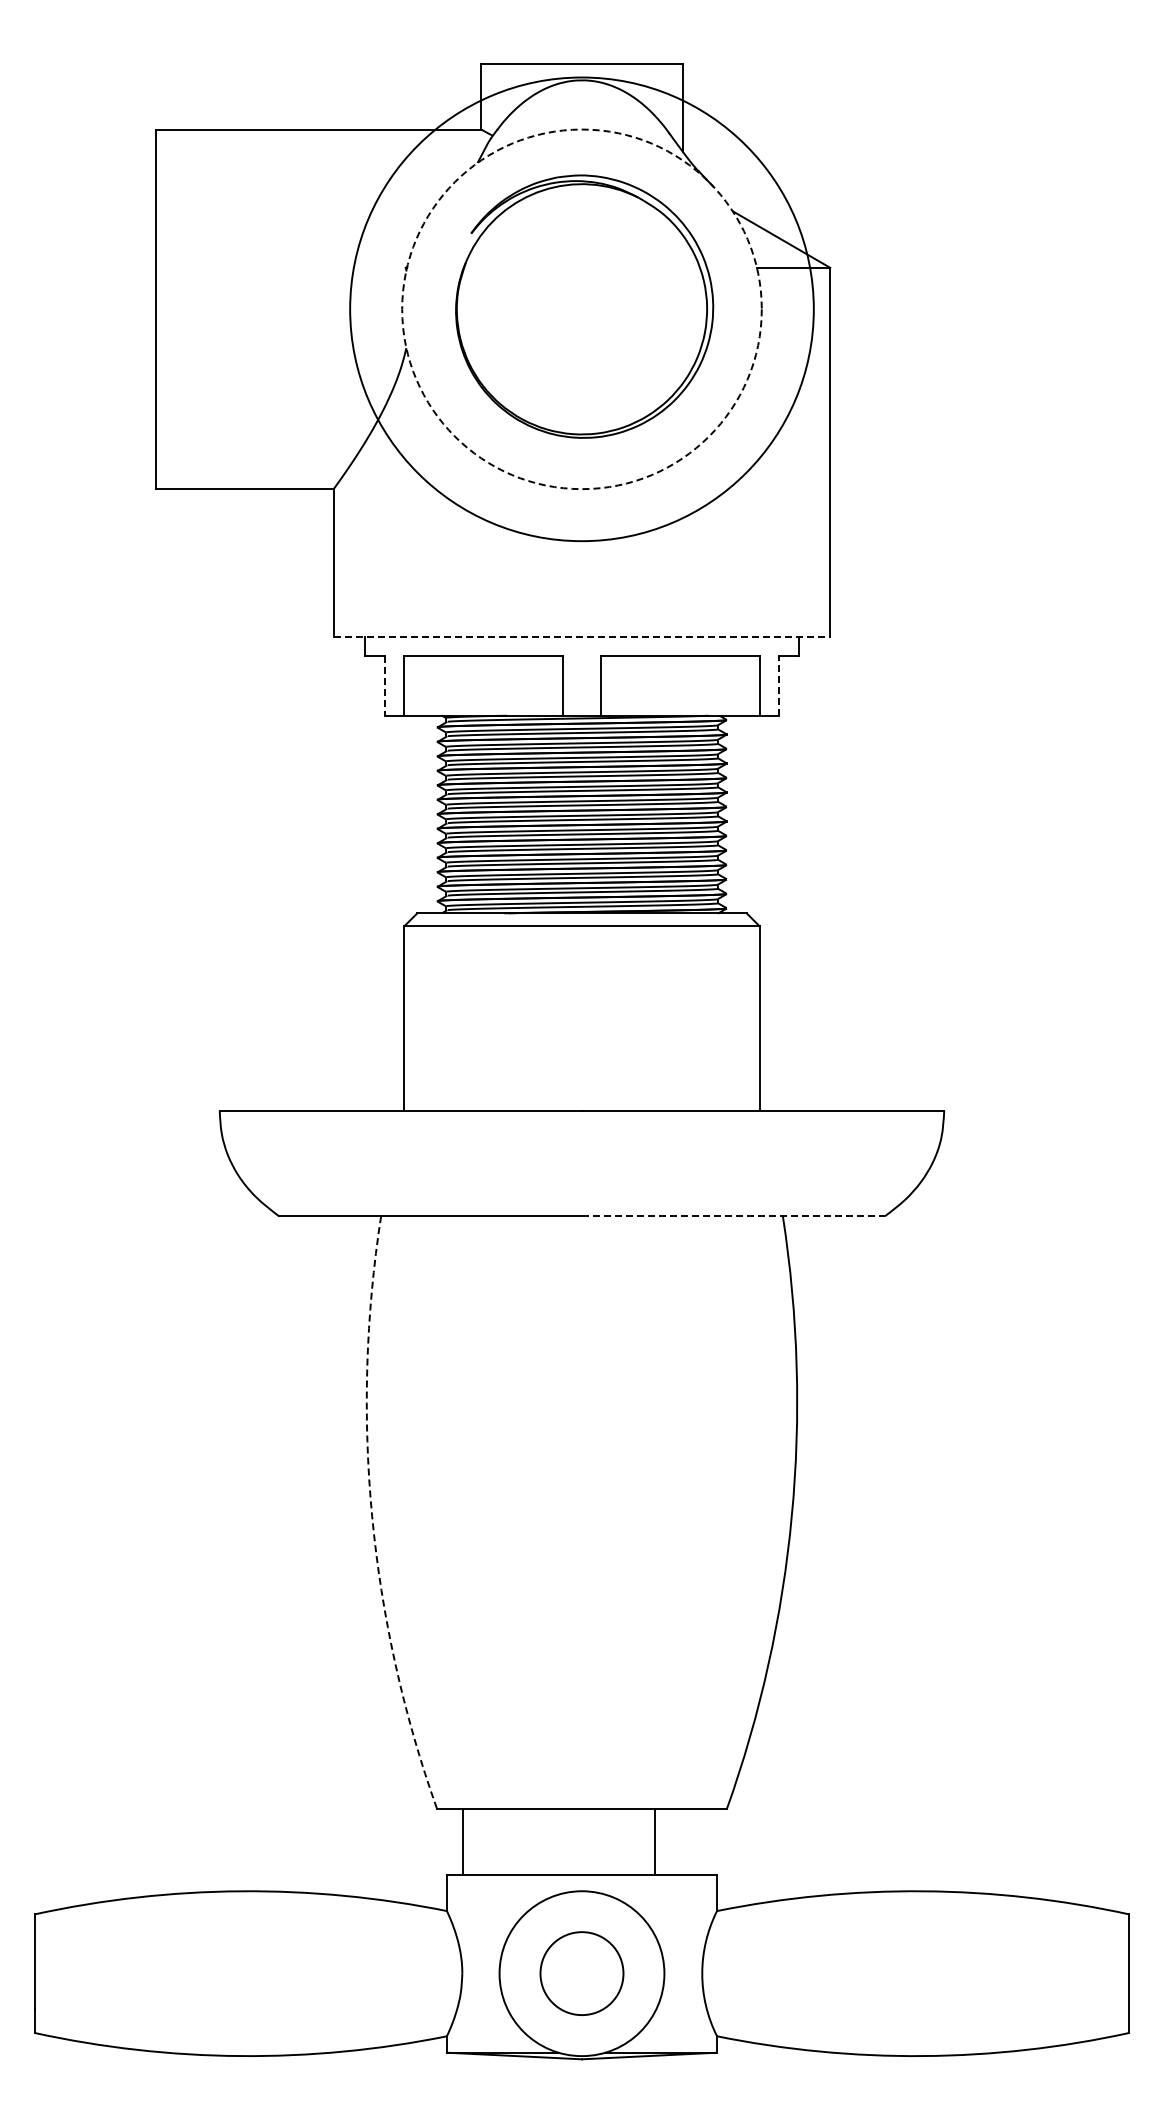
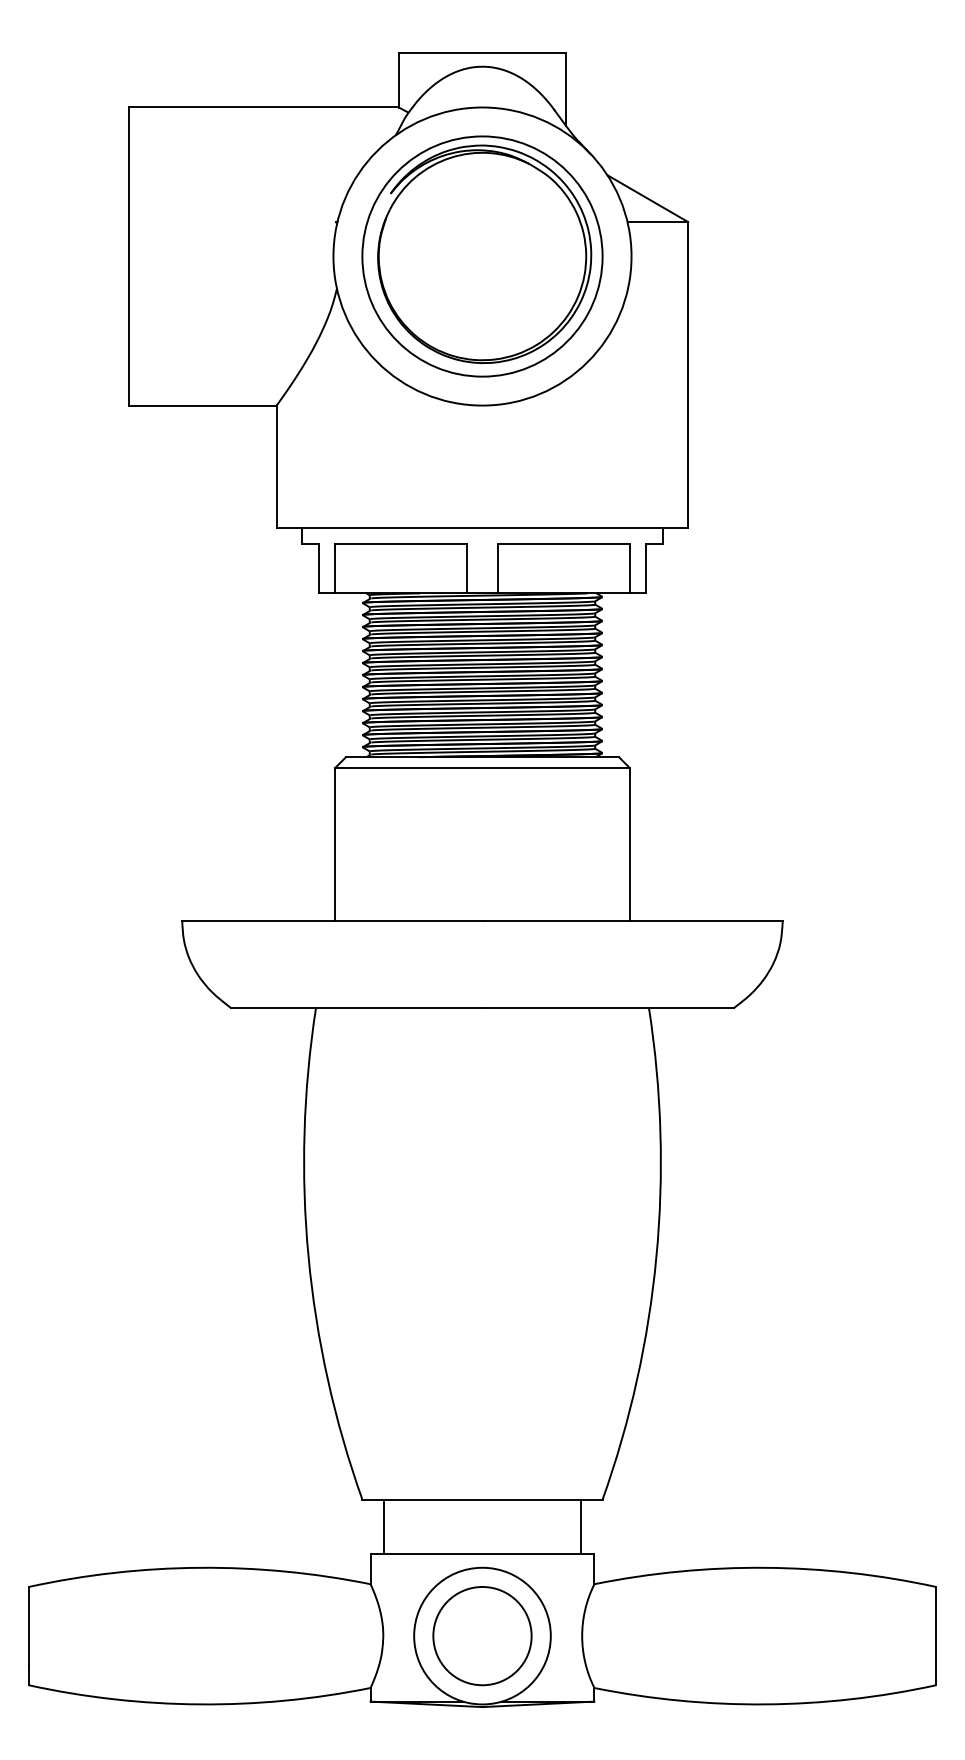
circle: (581, 309) -> (482, 256), dashed -> solid
circle: (581, 309) -> (482, 256), size x0.62
line: (582, 636) -> (482, 527), dashed -> solid
line: (385, 686) -> (319, 569), dashed -> solid
line: (778, 686) -> (645, 569), dashed -> solid
line: (733, 1216) -> (608, 1008), dashed -> solid
arc: (372, 1516) -> (308, 1257), dashed -> solid
line: (654, 1841) -> (580, 1526), moved
circle: (581, 1973) -> (482, 1635), size x1.43

